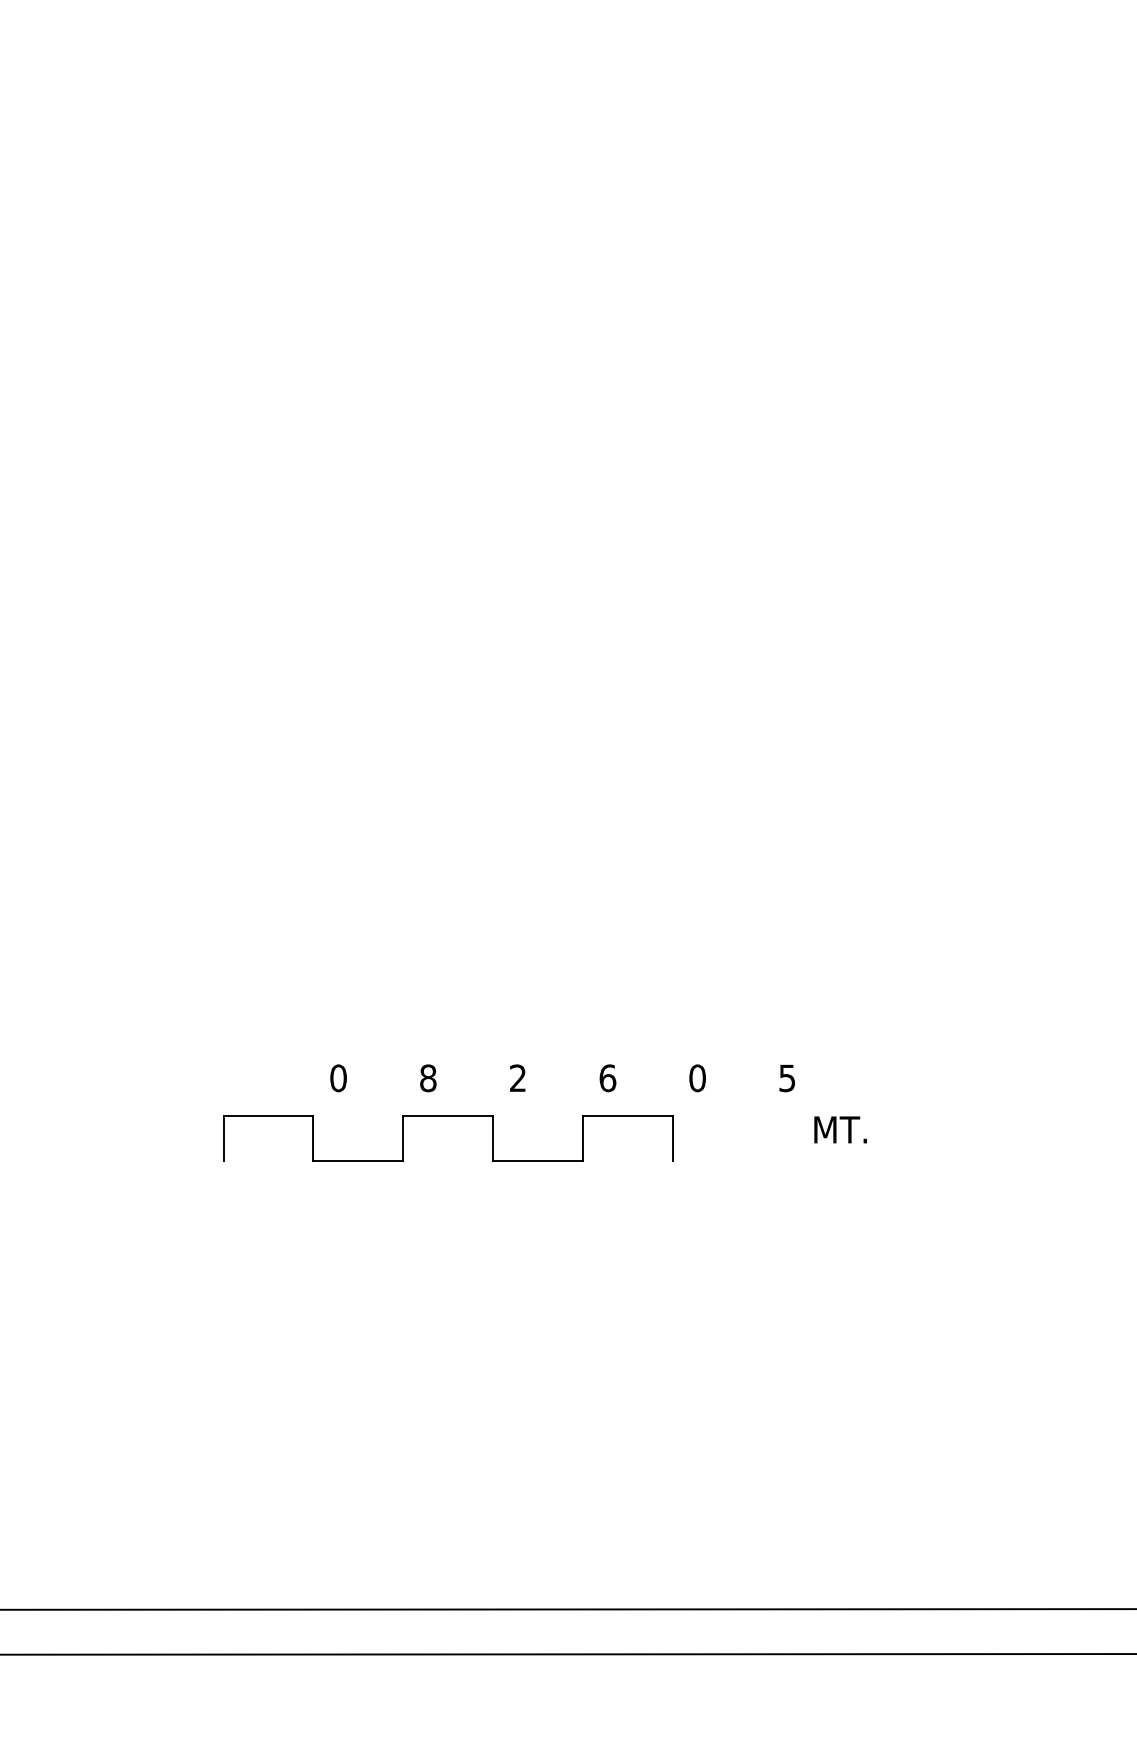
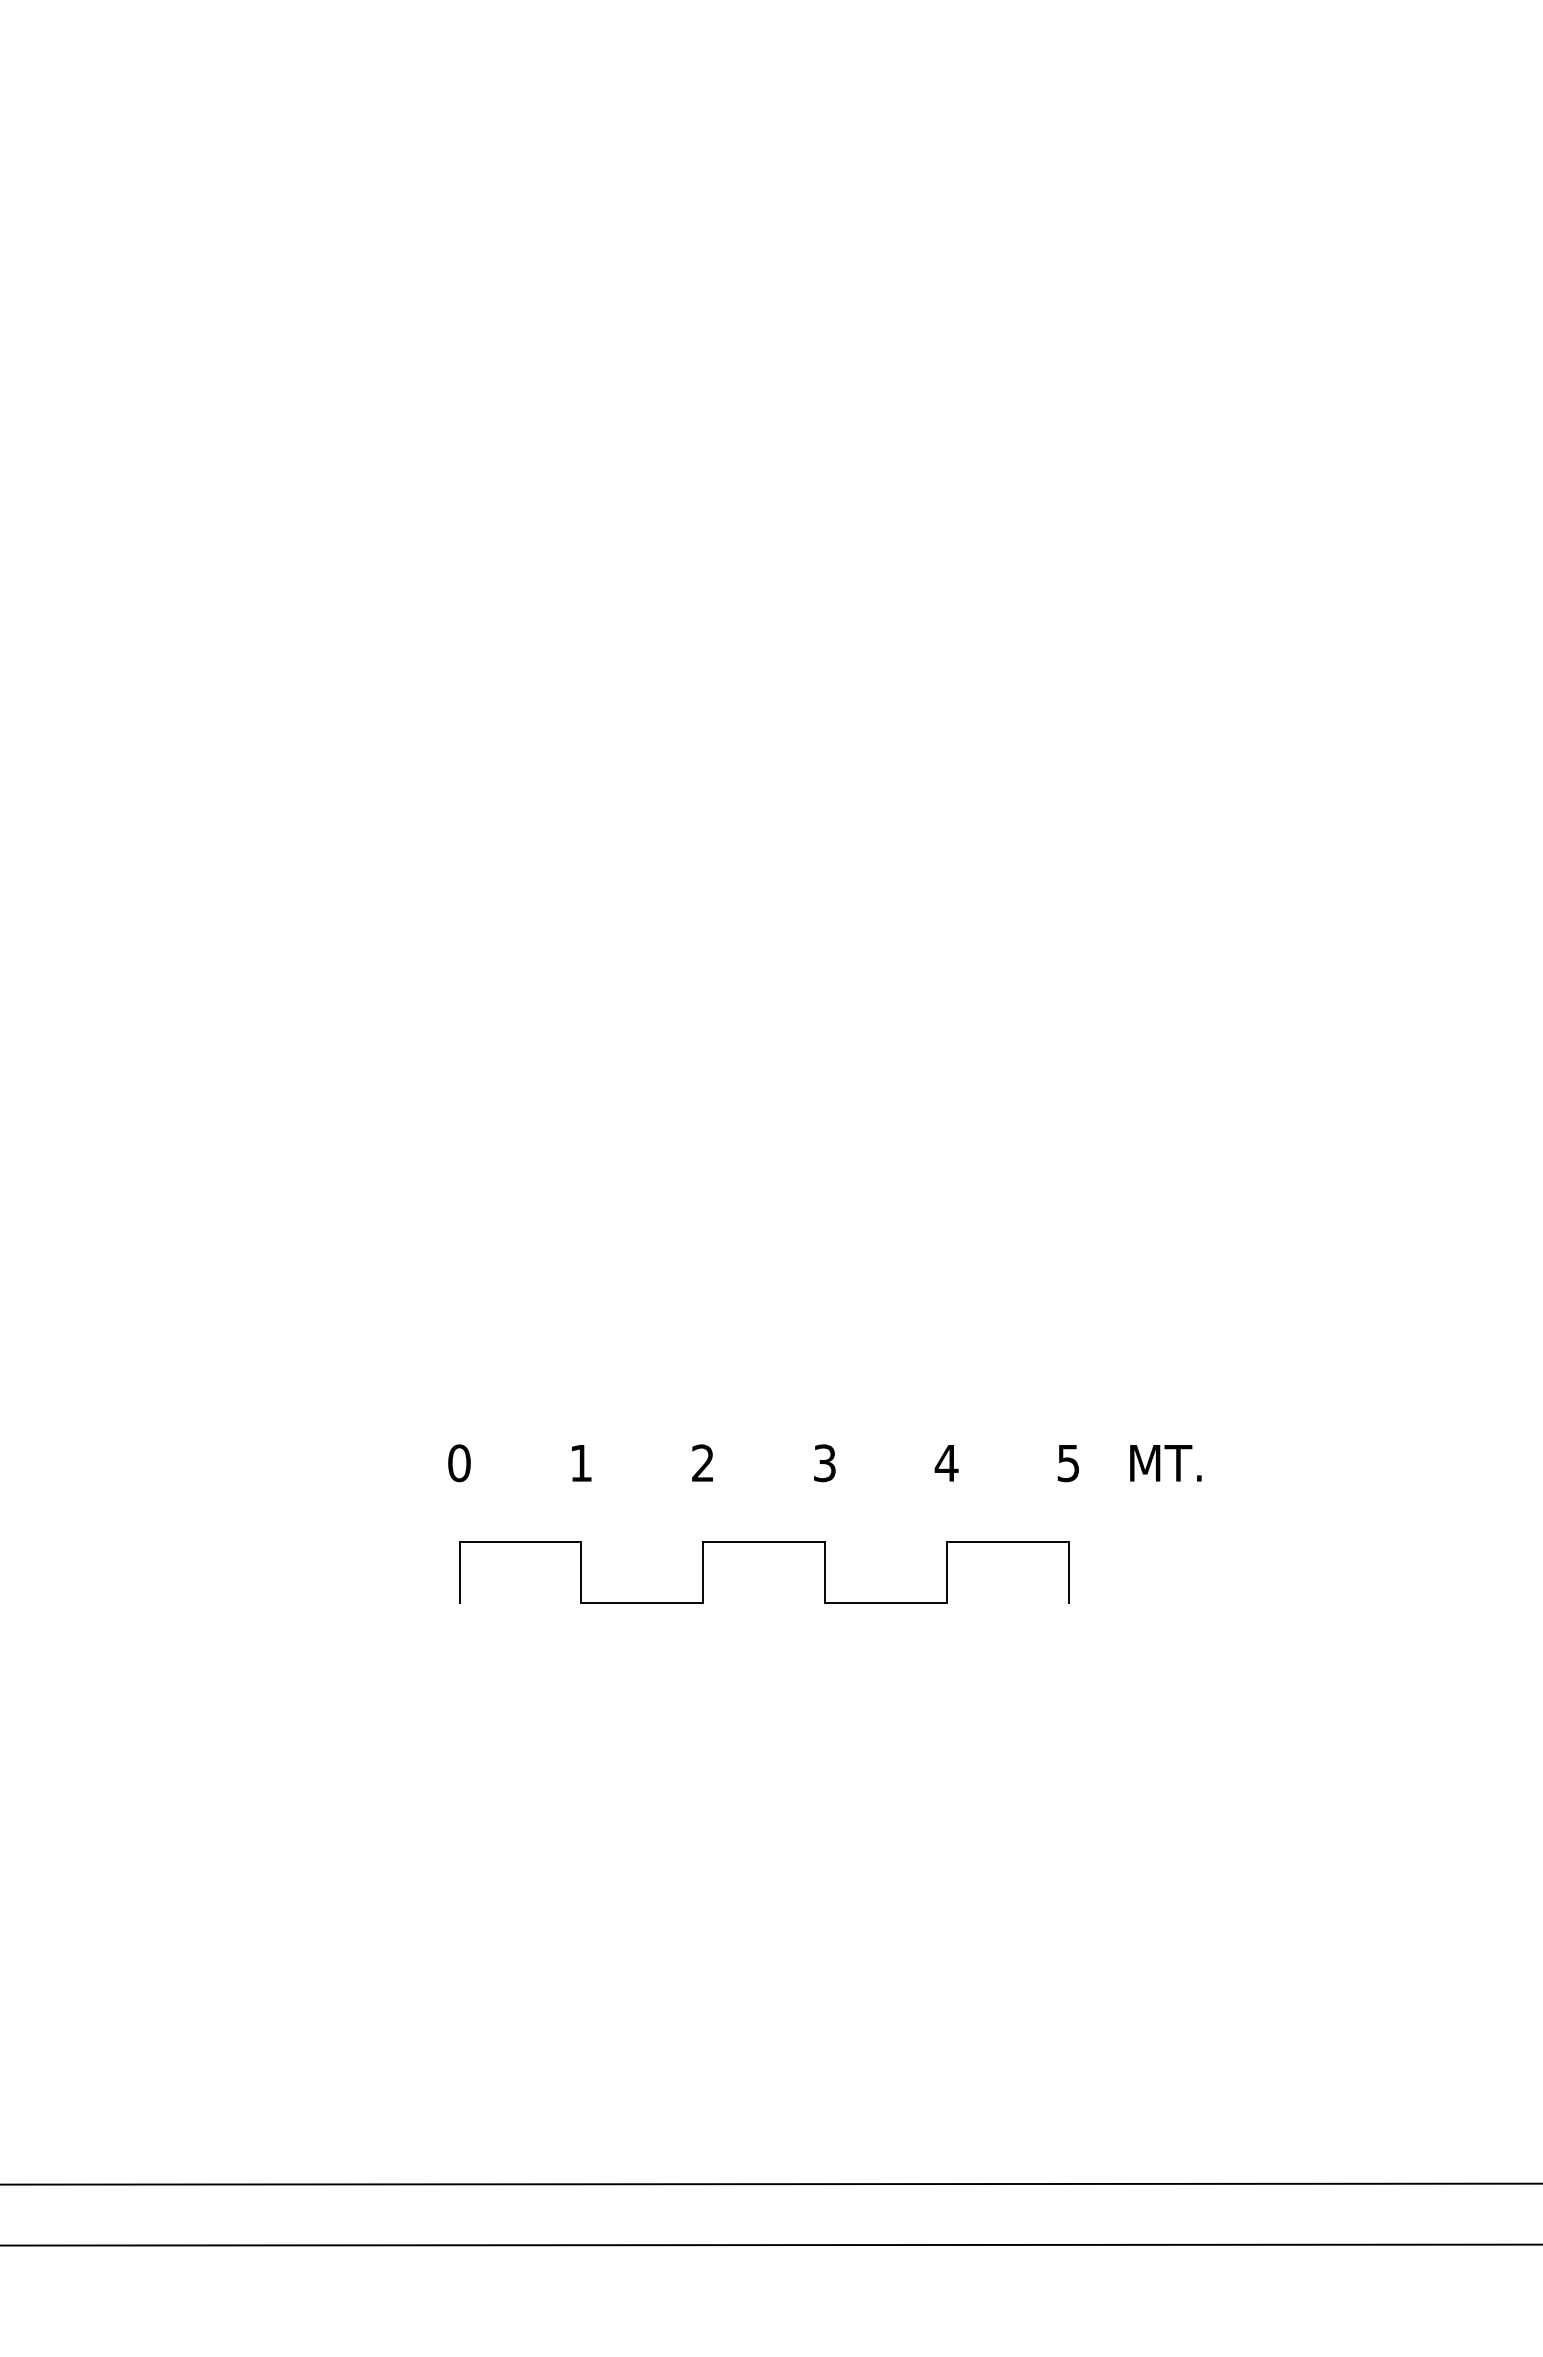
text: (428, 1078) -> (581, 1463), 8 -> 1
text: (607, 1078) -> (824, 1463), 6 -> 3
text: (697, 1078) -> (946, 1463), 0 -> 4
part: (448, 1116) -> (764, 1542), moved
text: (840, 1130) -> (1165, 1463), moved

